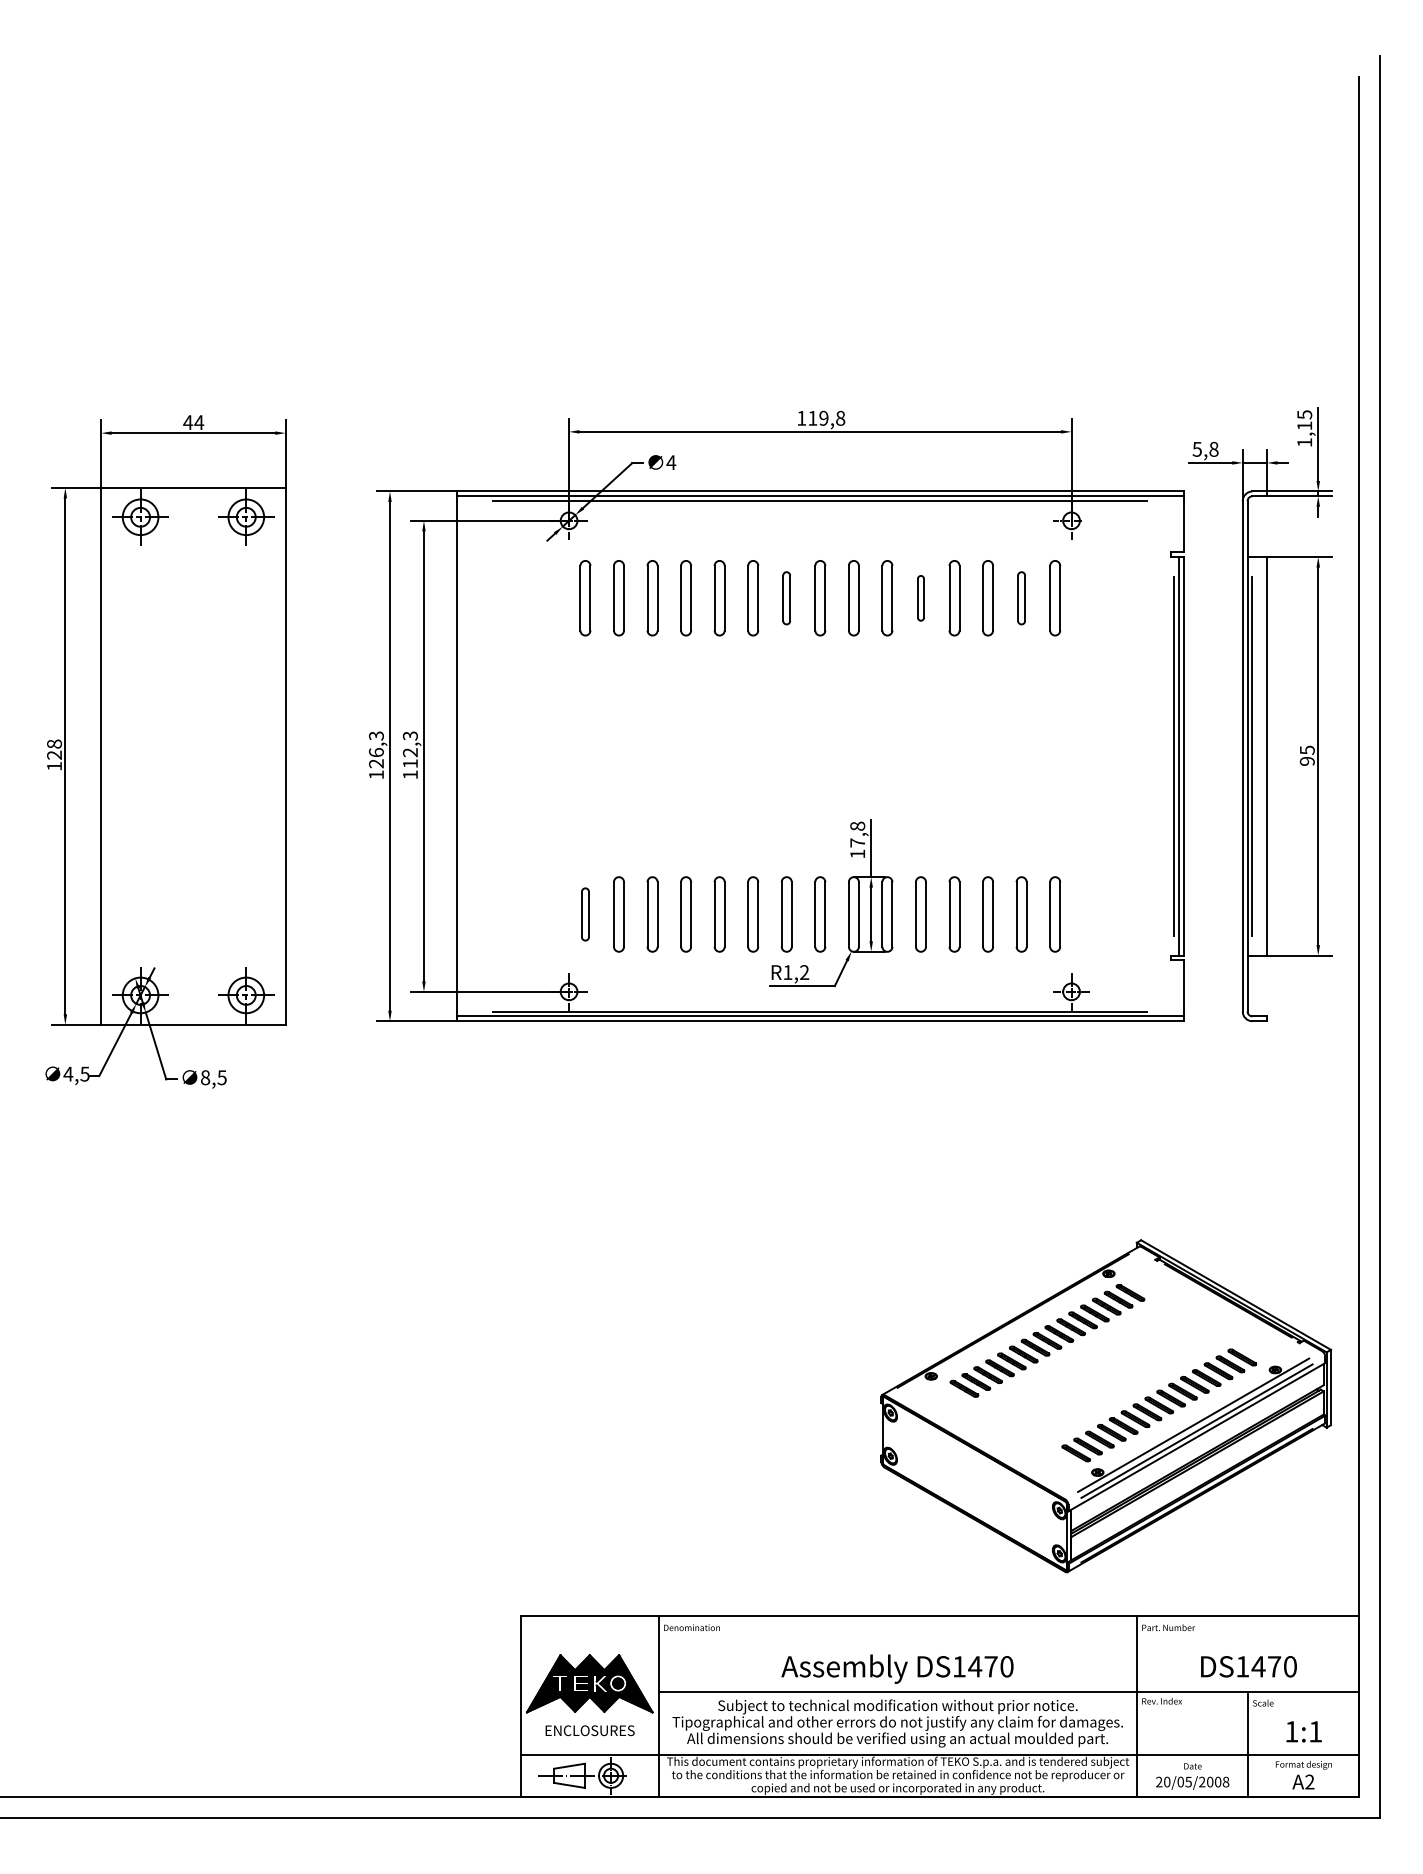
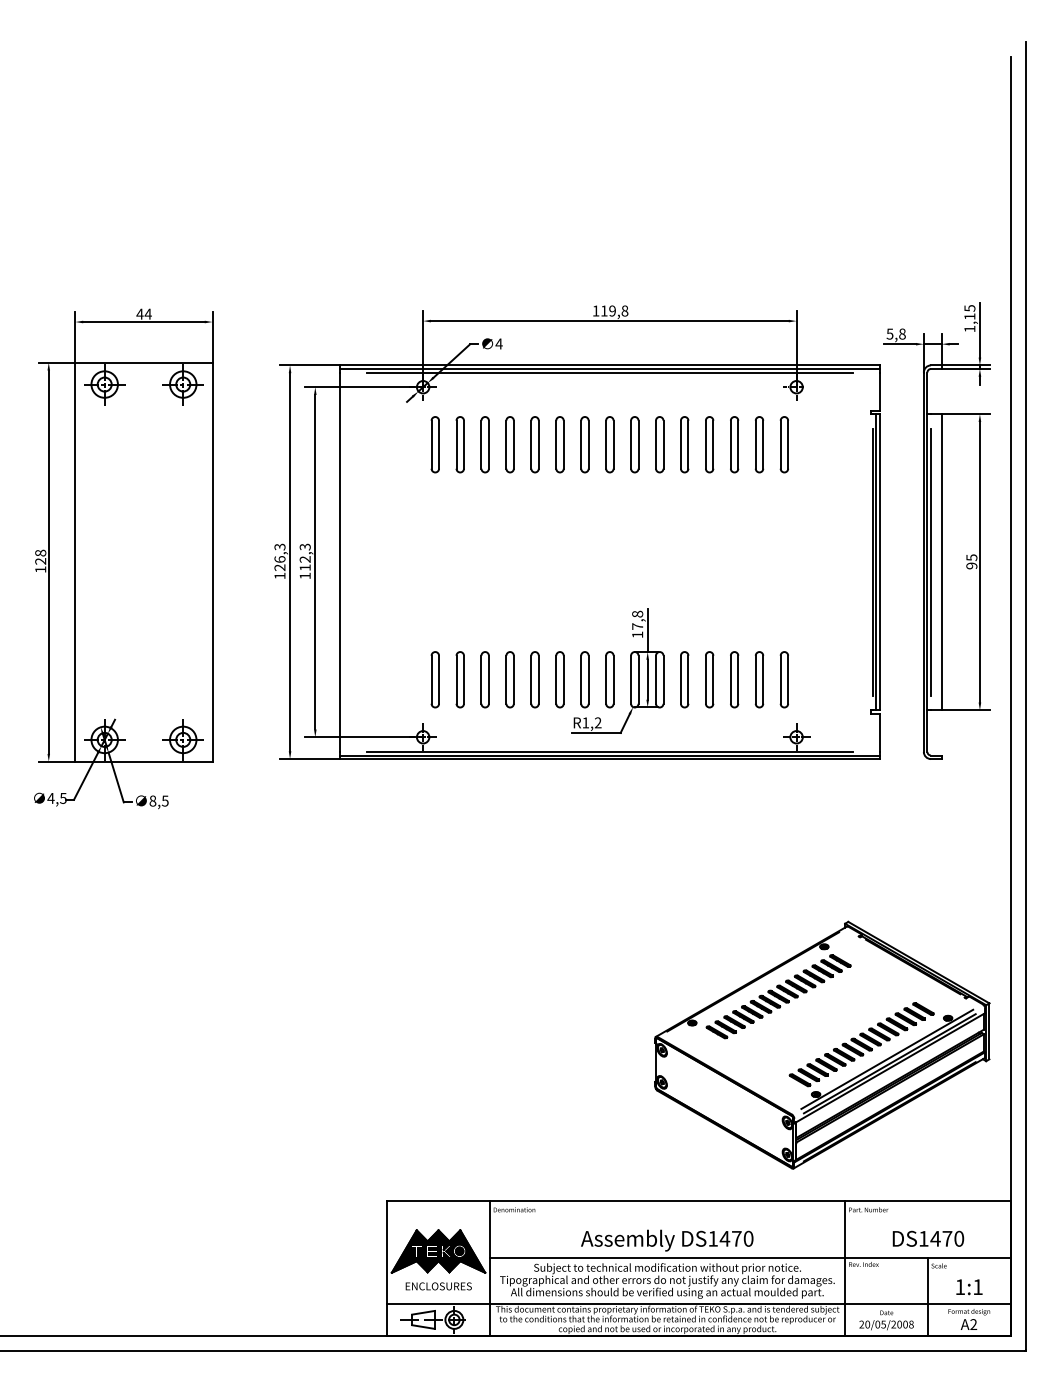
part: (786, 598) -> (584, 444), size x1.43
part: (920, 598) -> (684, 444), size x1.67
part: (1021, 598) -> (759, 444), size x1.43
part: (585, 914) -> (435, 679), size x1.43

